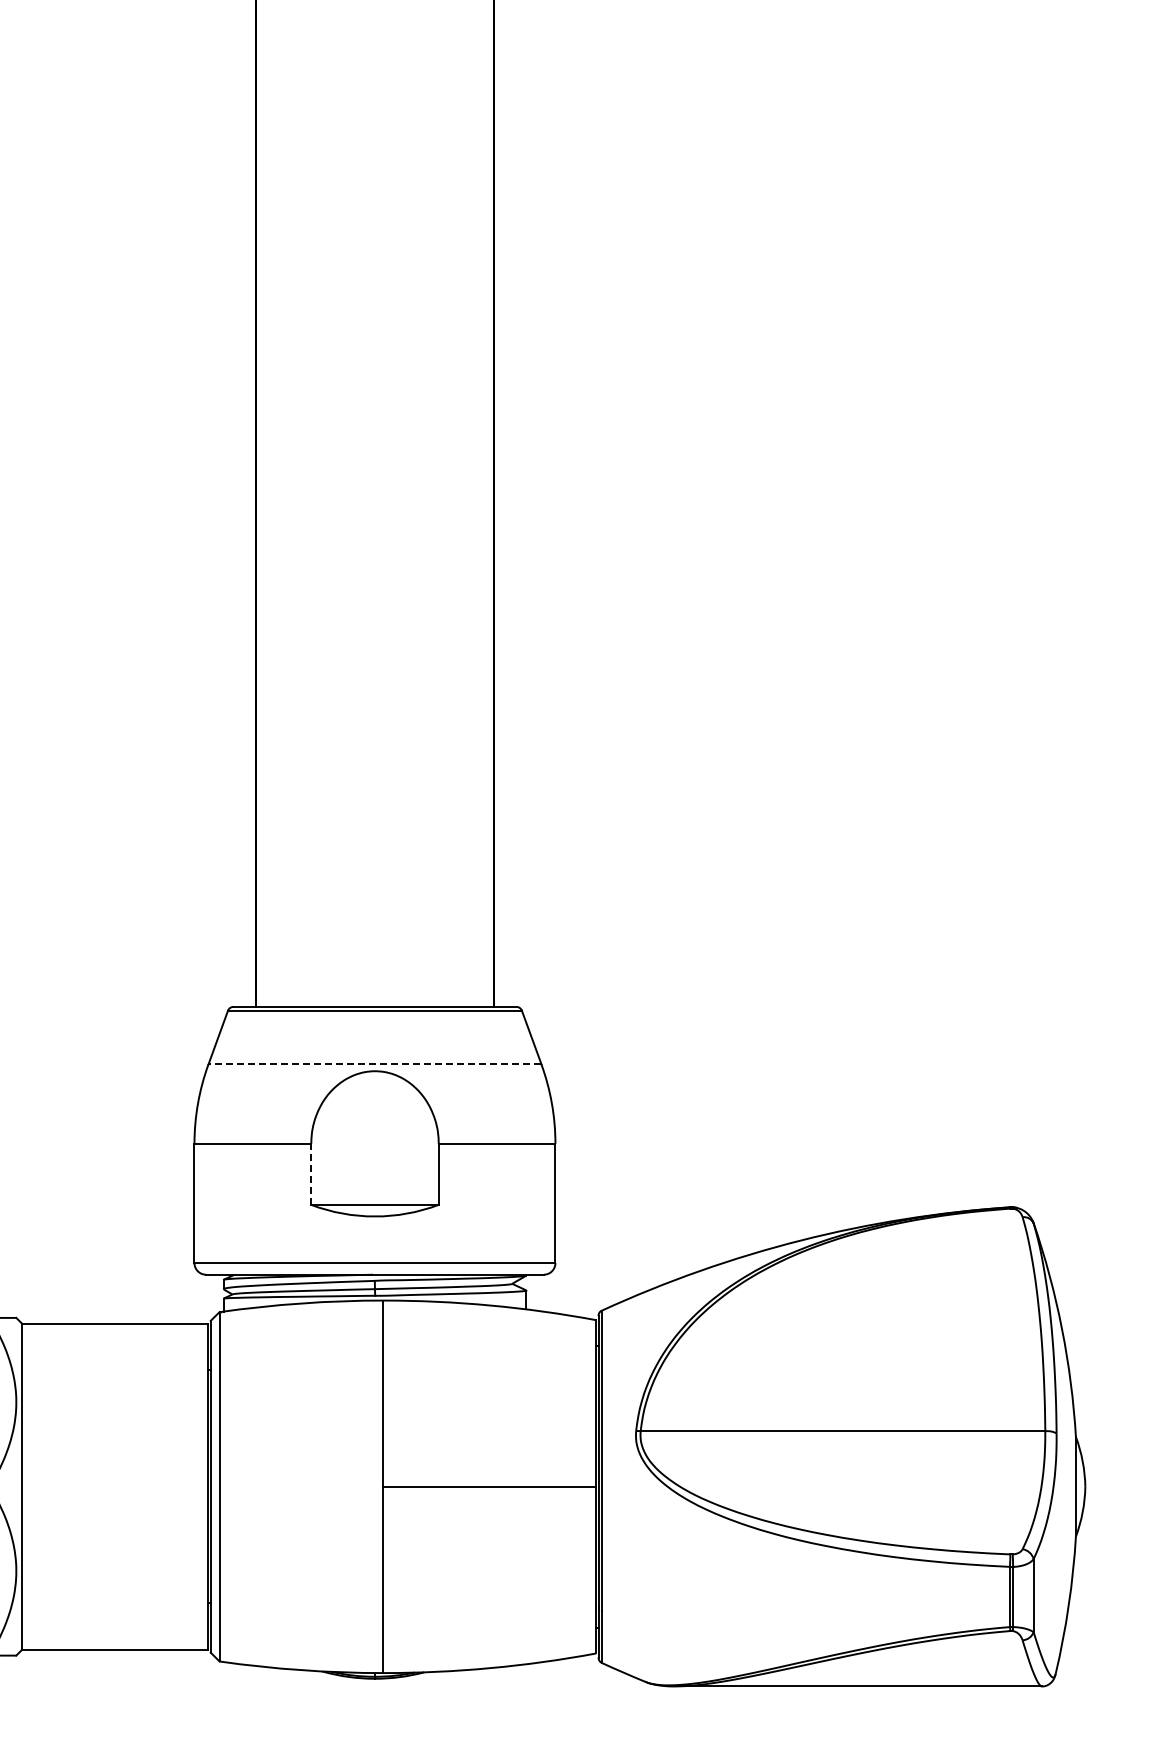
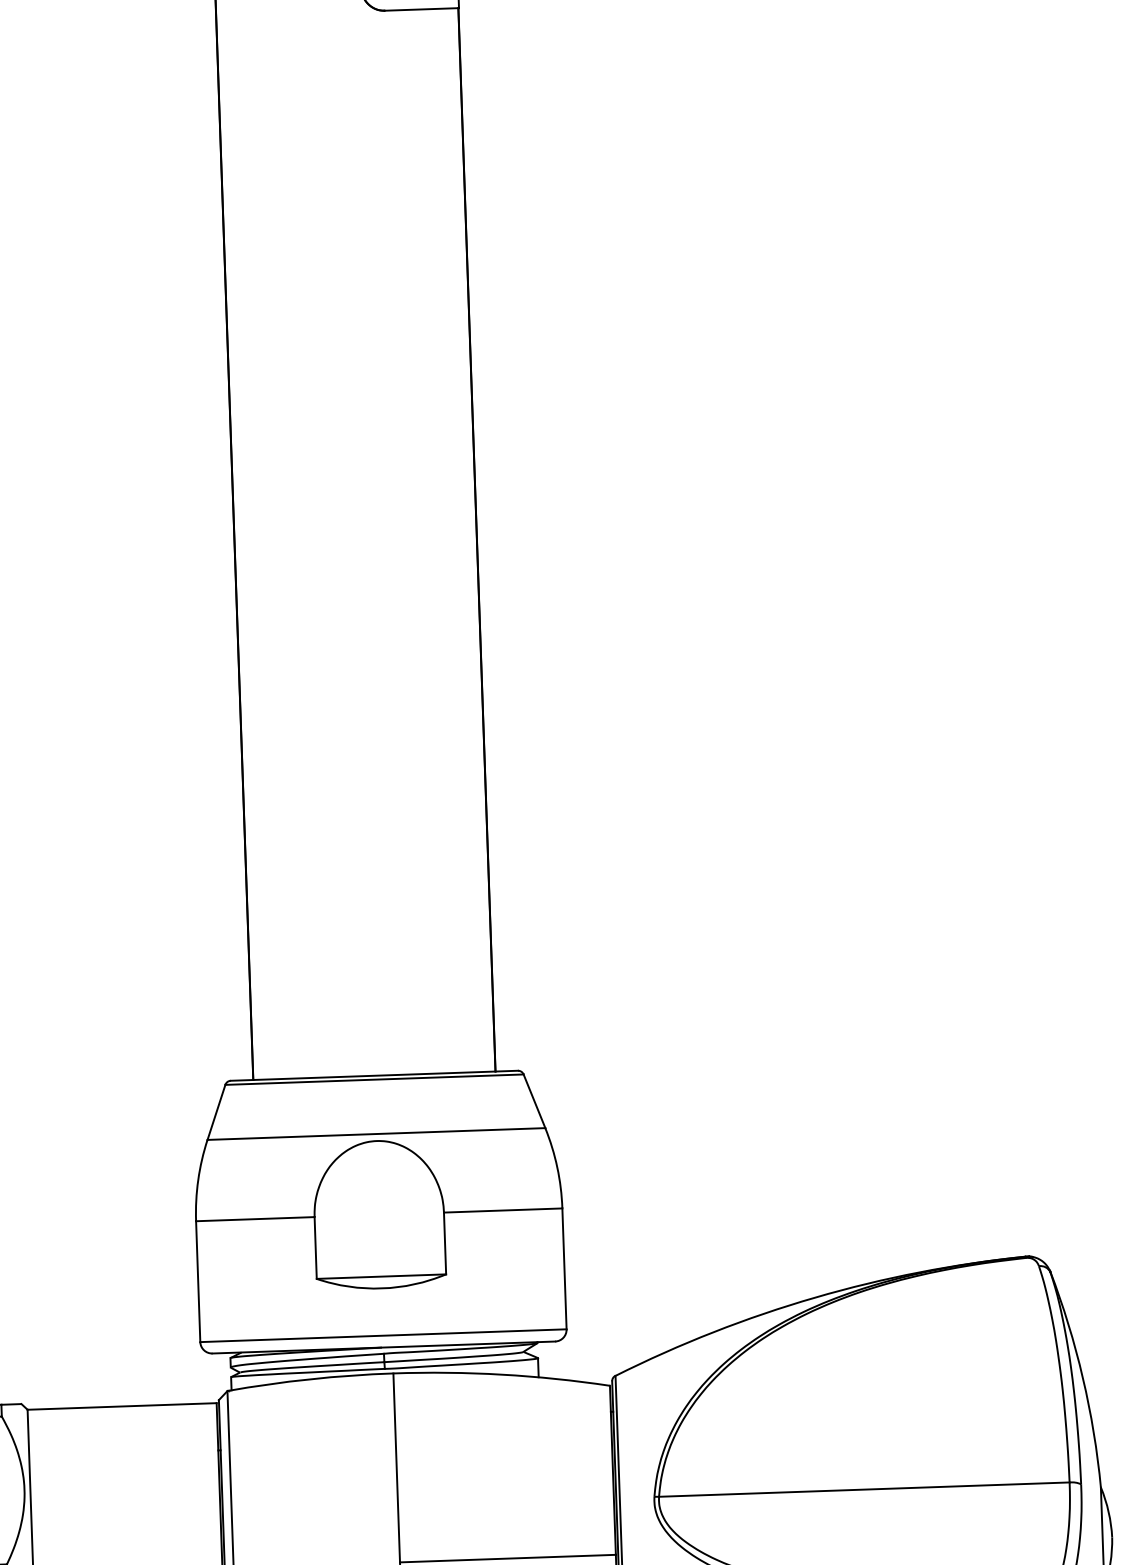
line: (374, 1064) -> (375, 1134), dashed -> solid
line: (311, 1173) -> (315, 1247), dashed -> solid

